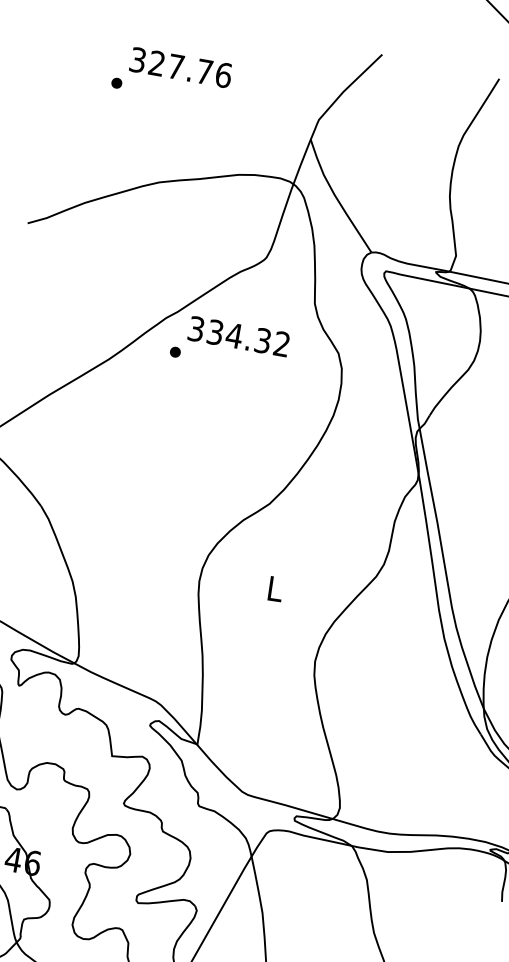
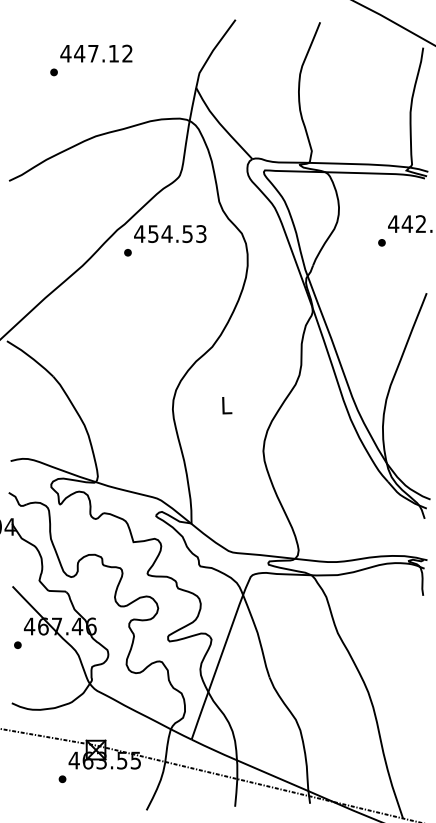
text: (180, 67) -> (96, 53), 327.76 -> 447.12
text: (239, 337) -> (170, 234), 334.32 -> 454.53

